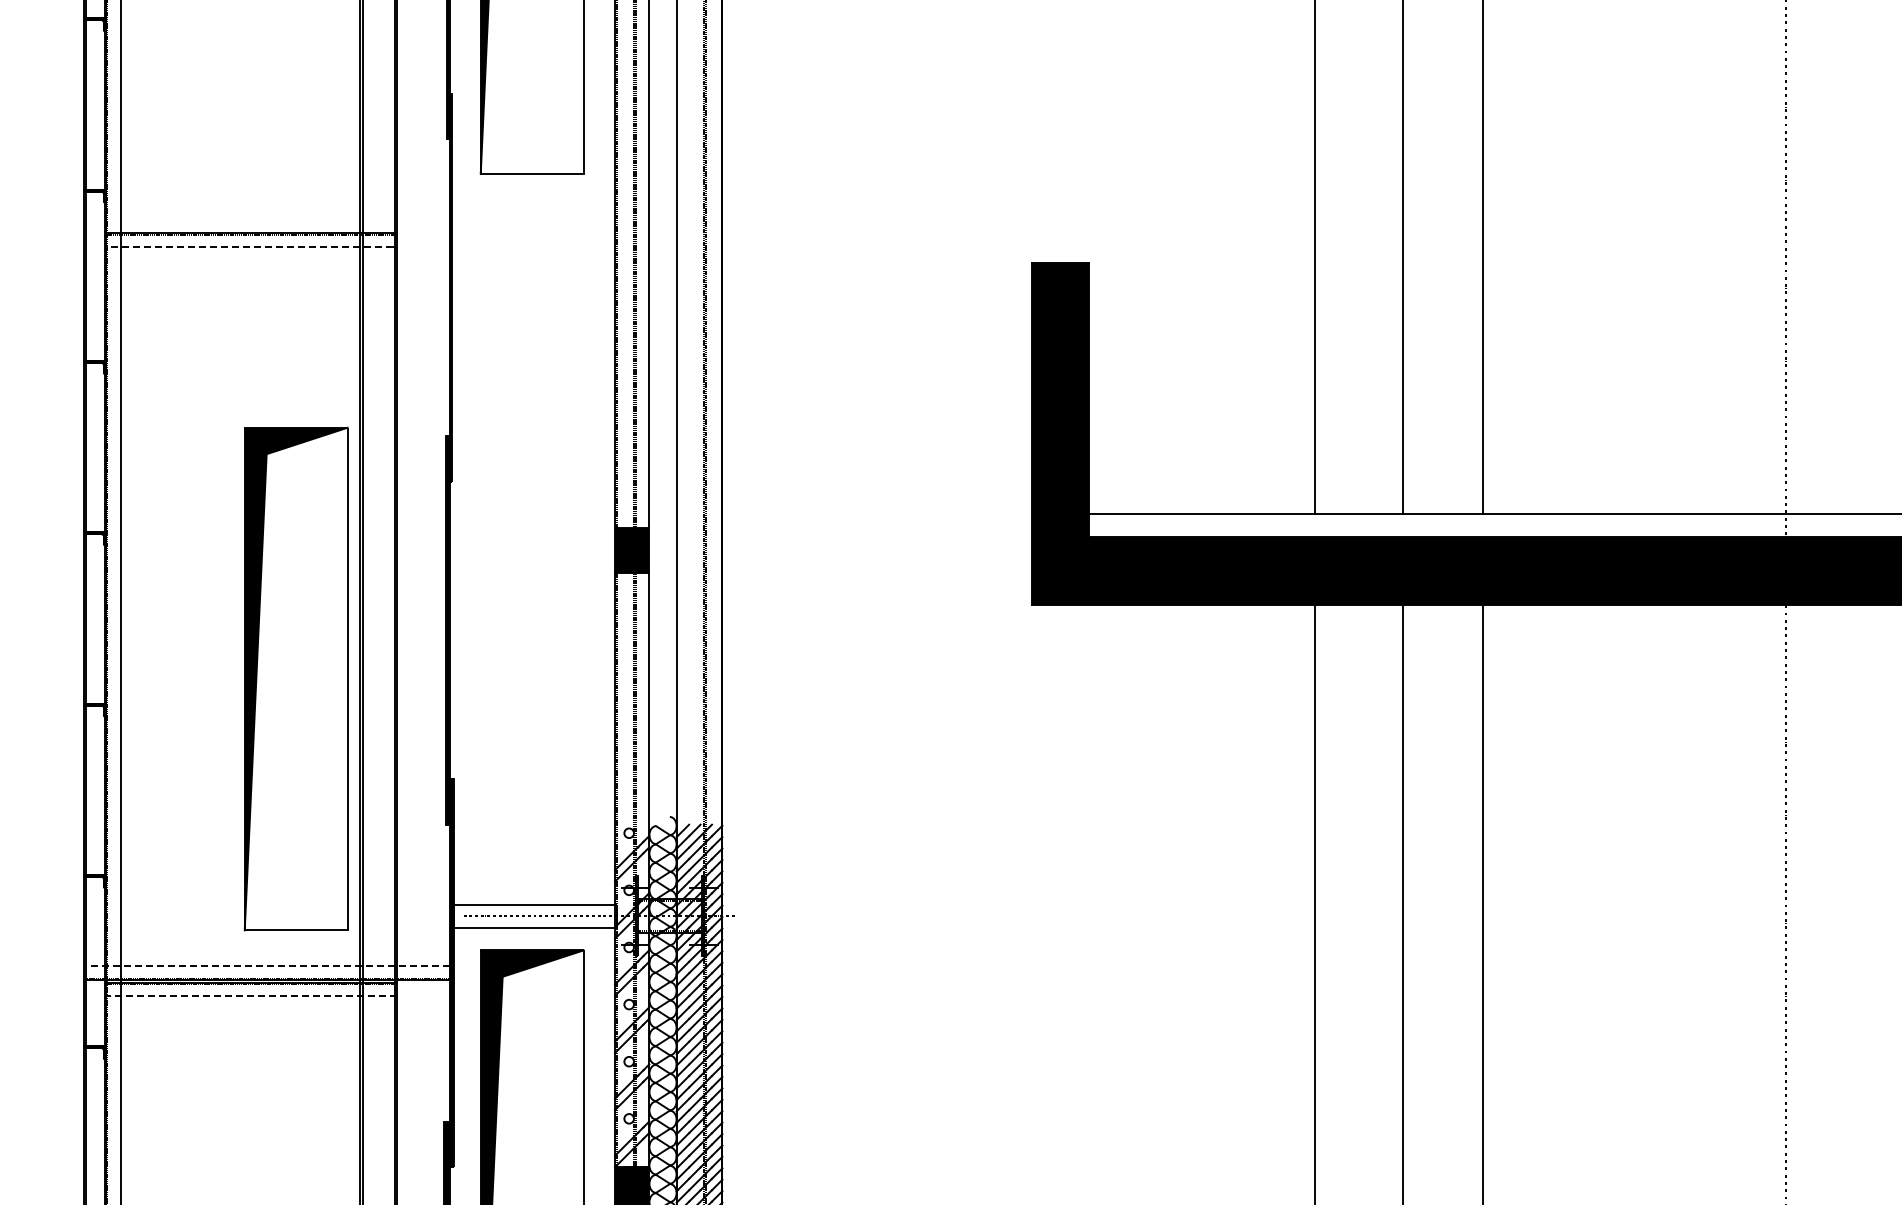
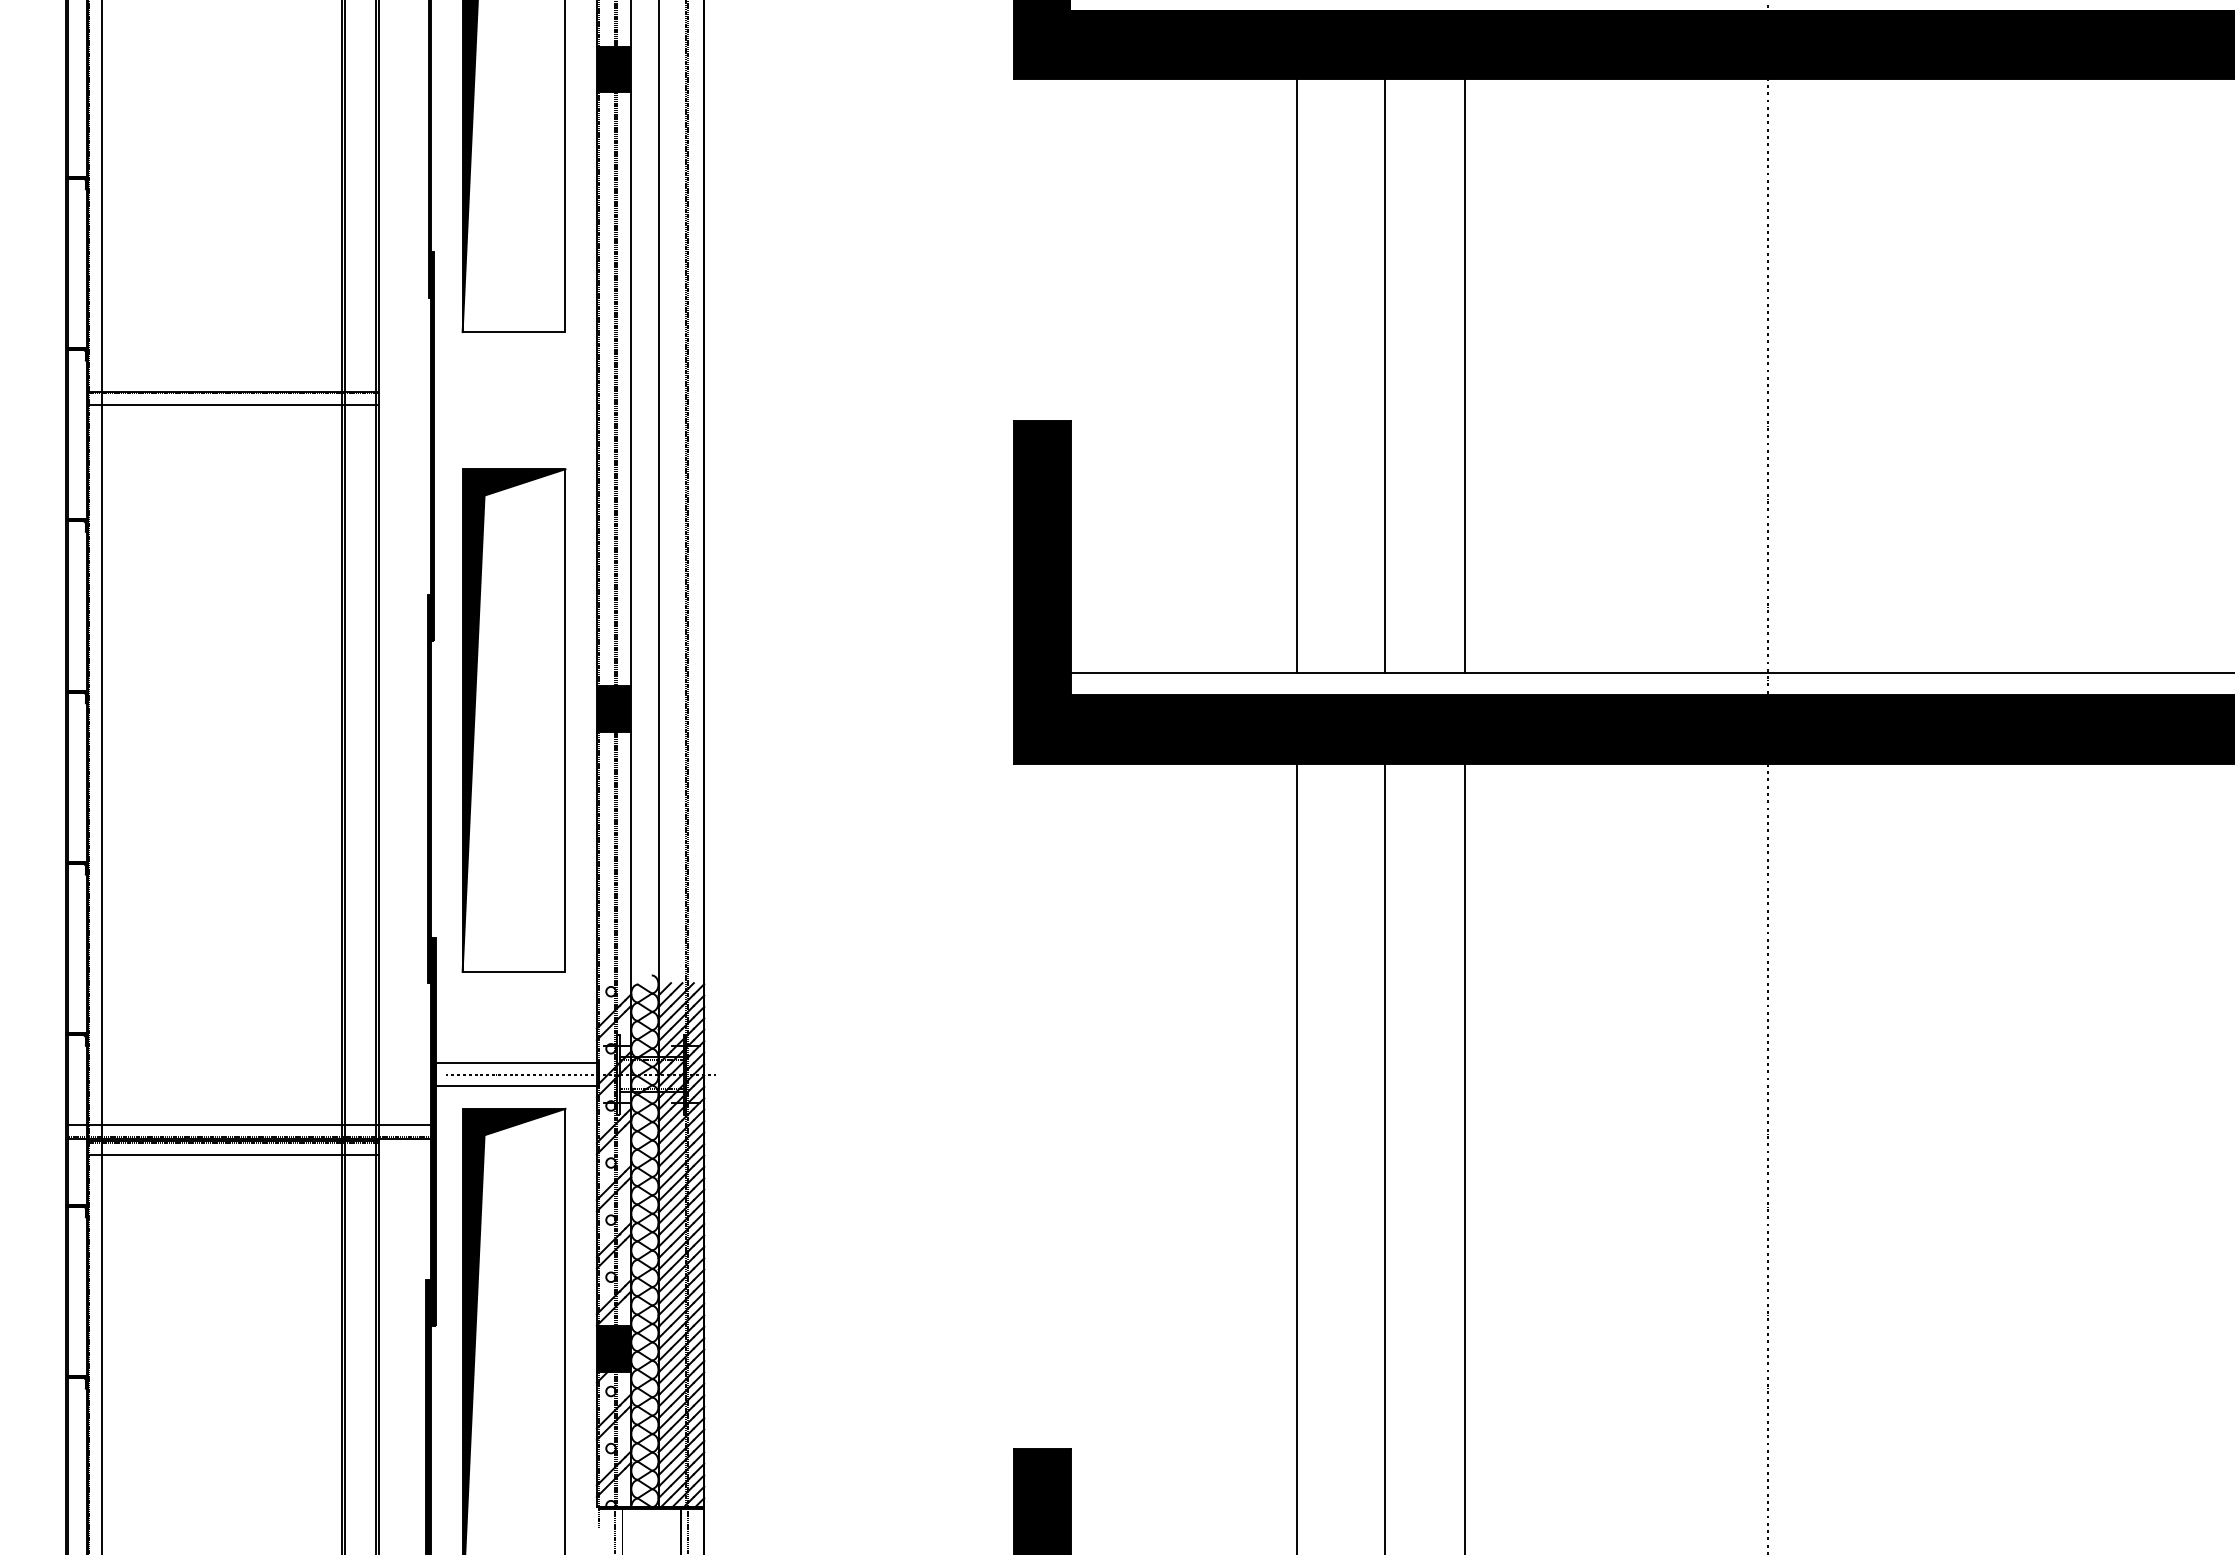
line: (249, 247) -> (231, 405), dashed -> solid
part: (295, 679) -> (513, 720), moved
line: (267, 966) -> (249, 1124), dashed -> solid
line: (252, 996) -> (234, 1154), dashed -> solid

